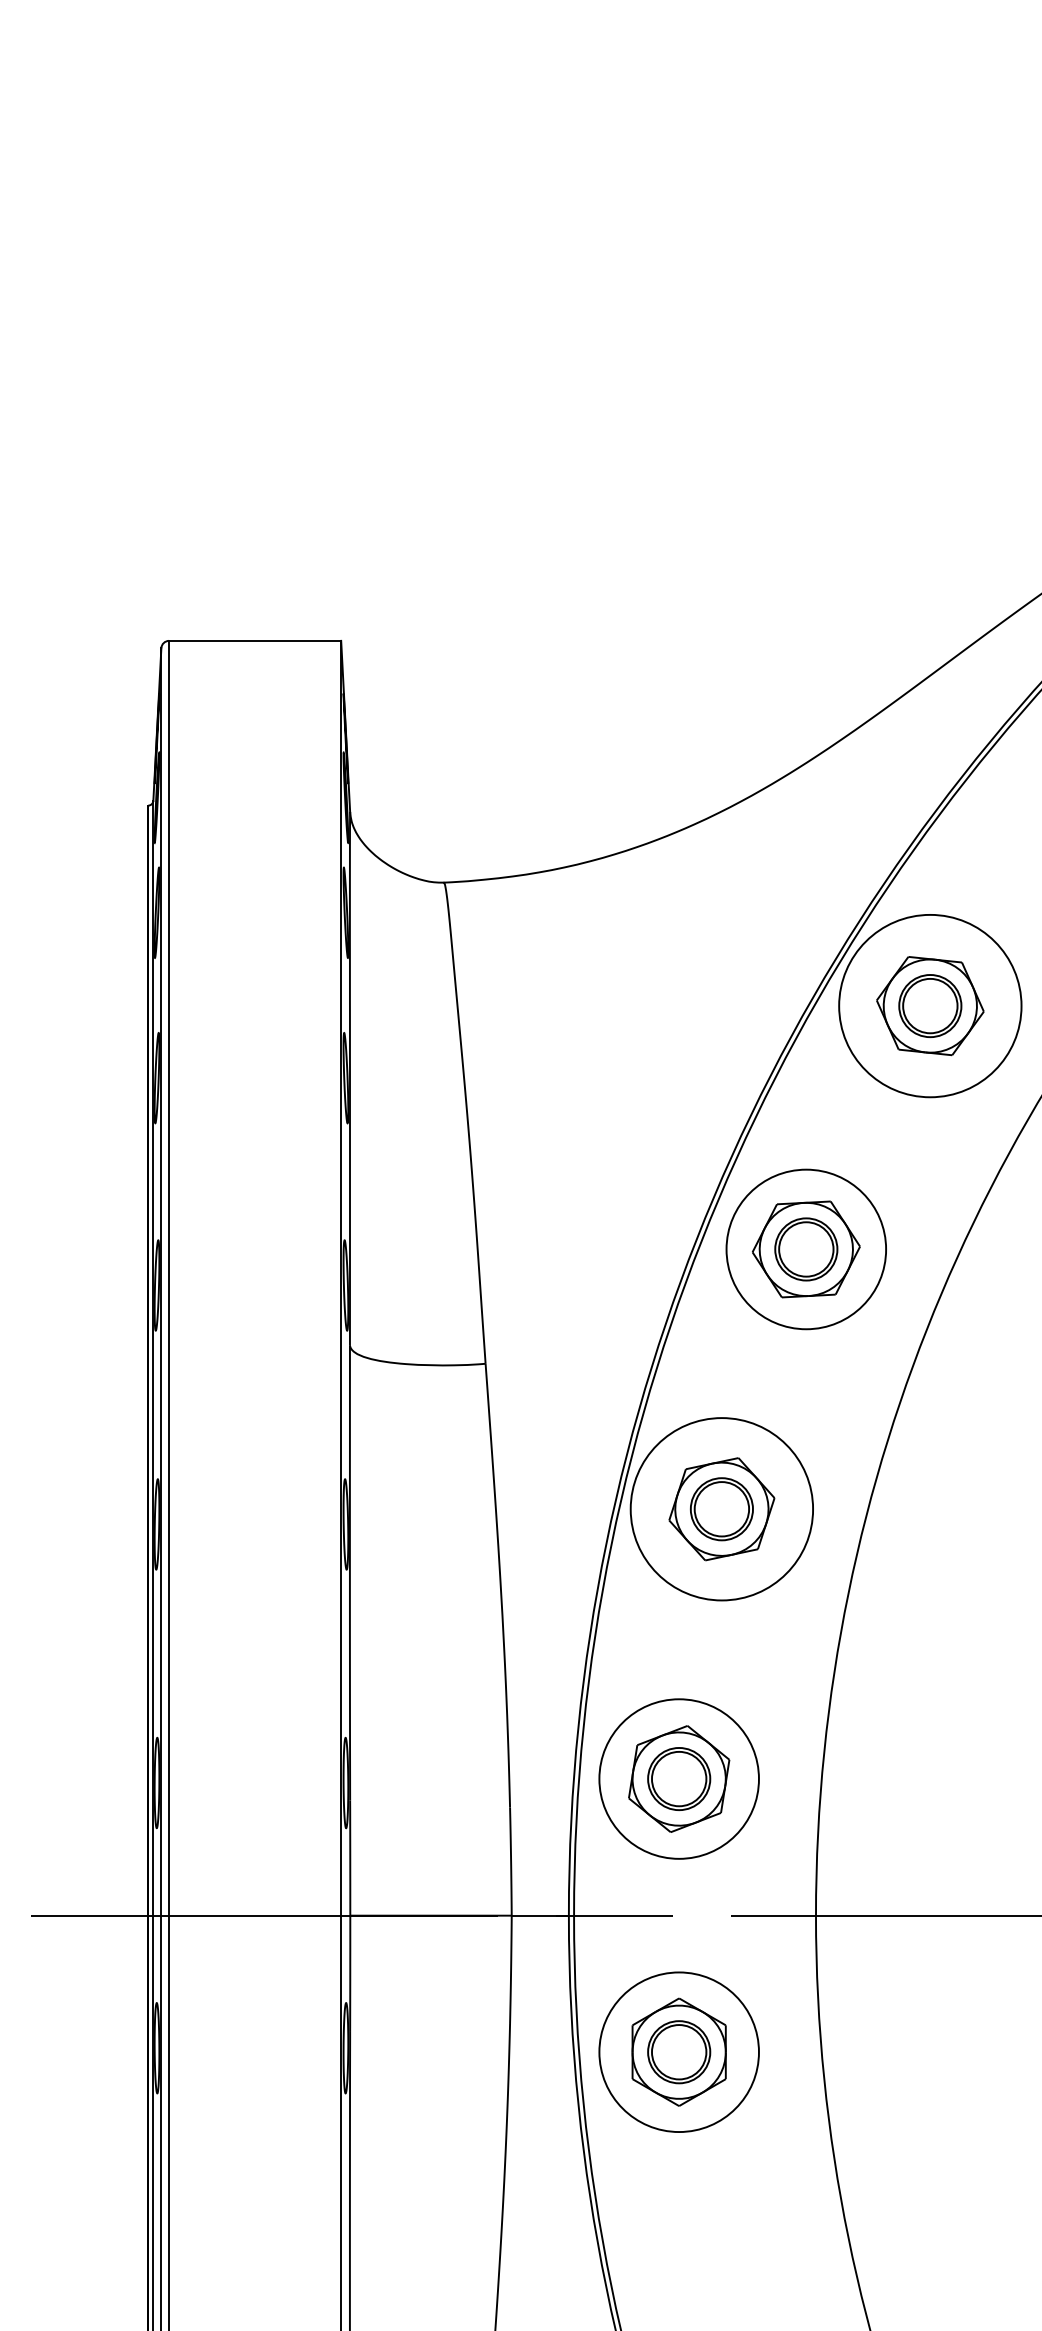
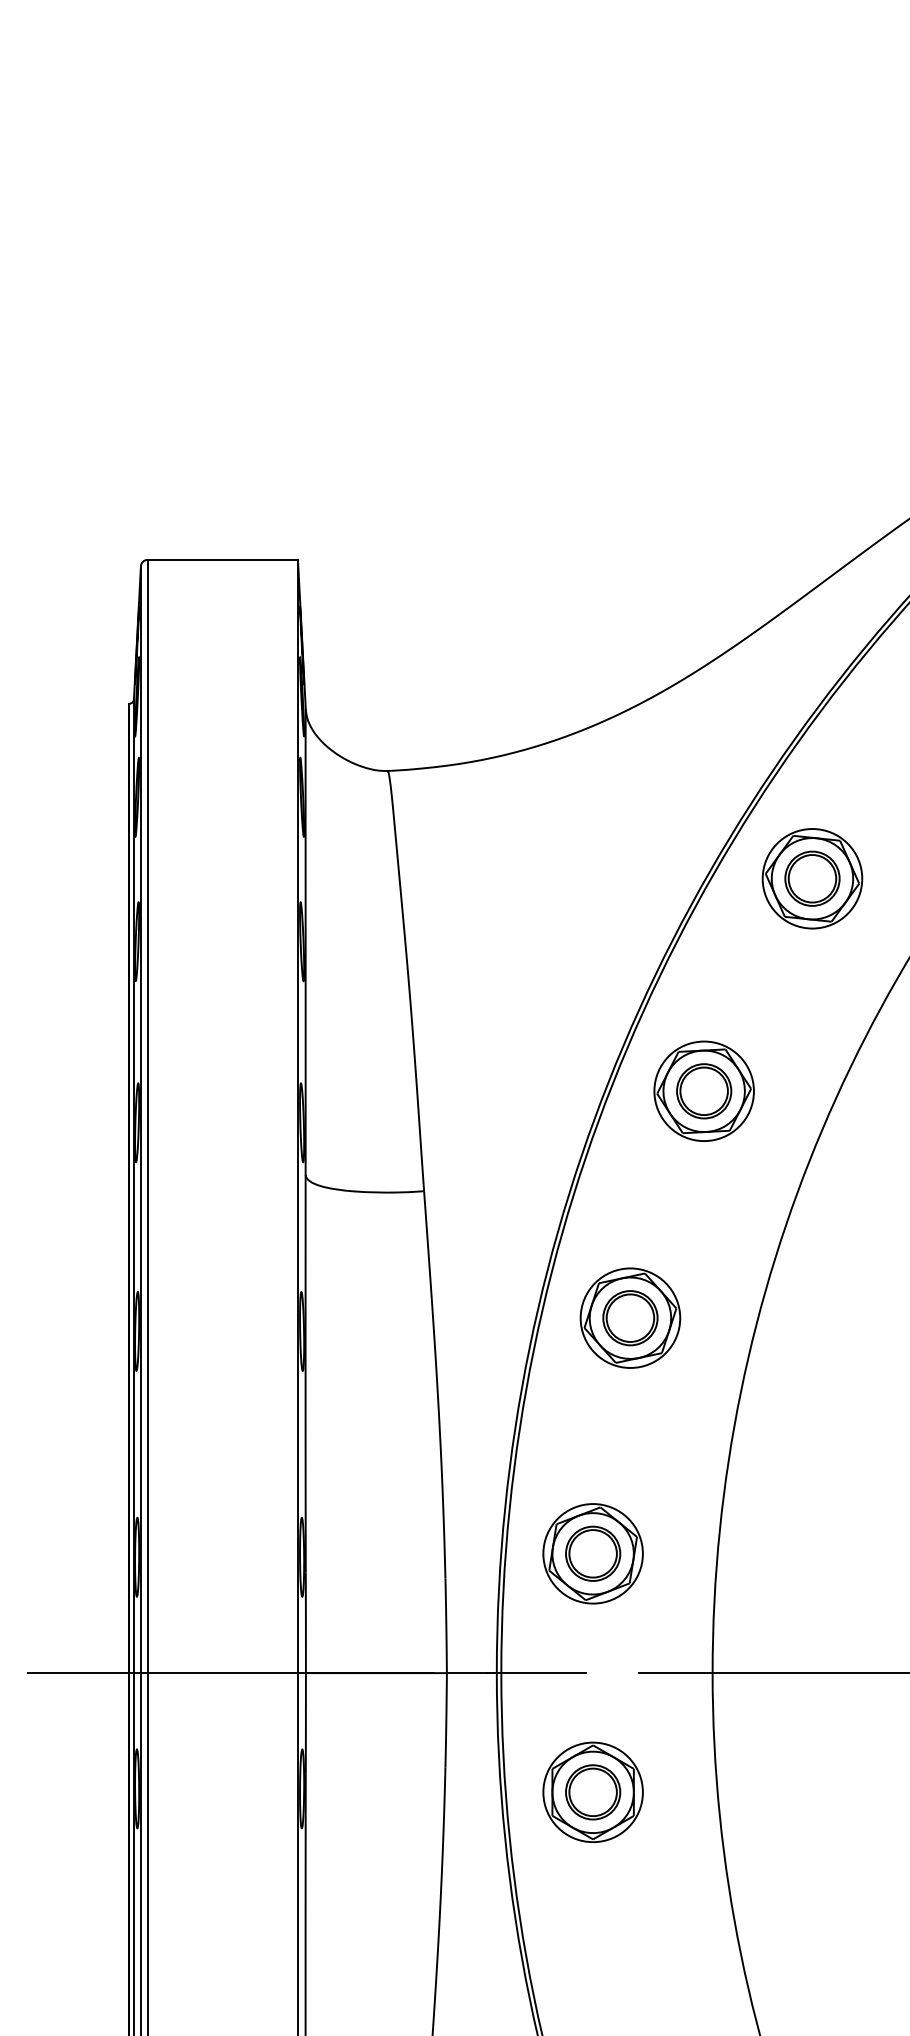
circle: (930, 1006) -> (812, 879), size x0.62
circle: (806, 1249) -> (704, 1091), size x0.71
circle: (721, 1509) -> (630, 1318), size x0.62
circle: (679, 1779) -> (593, 1554), size x0.71
circle: (679, 2052) -> (593, 1792), size x0.71

